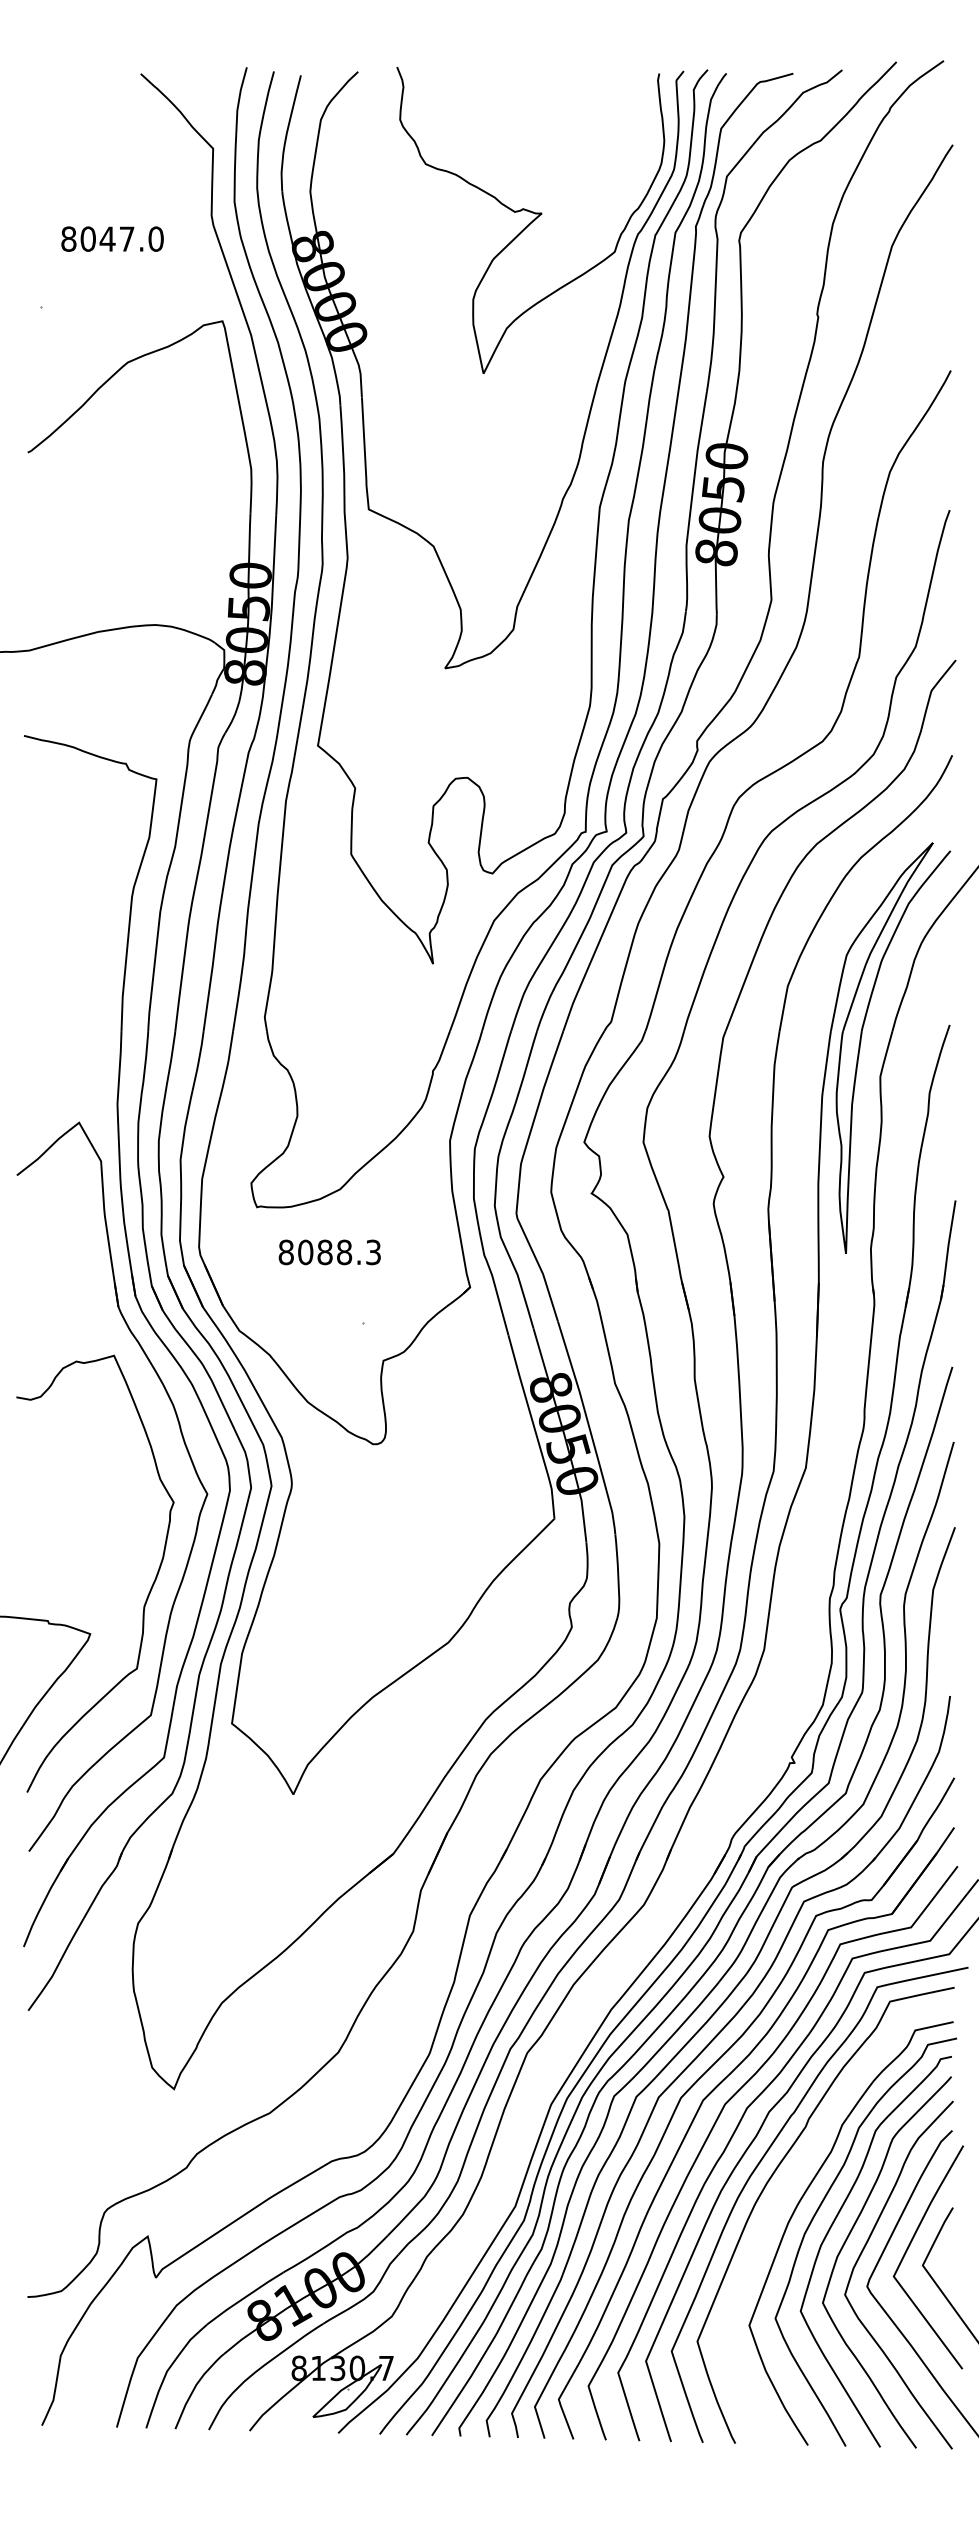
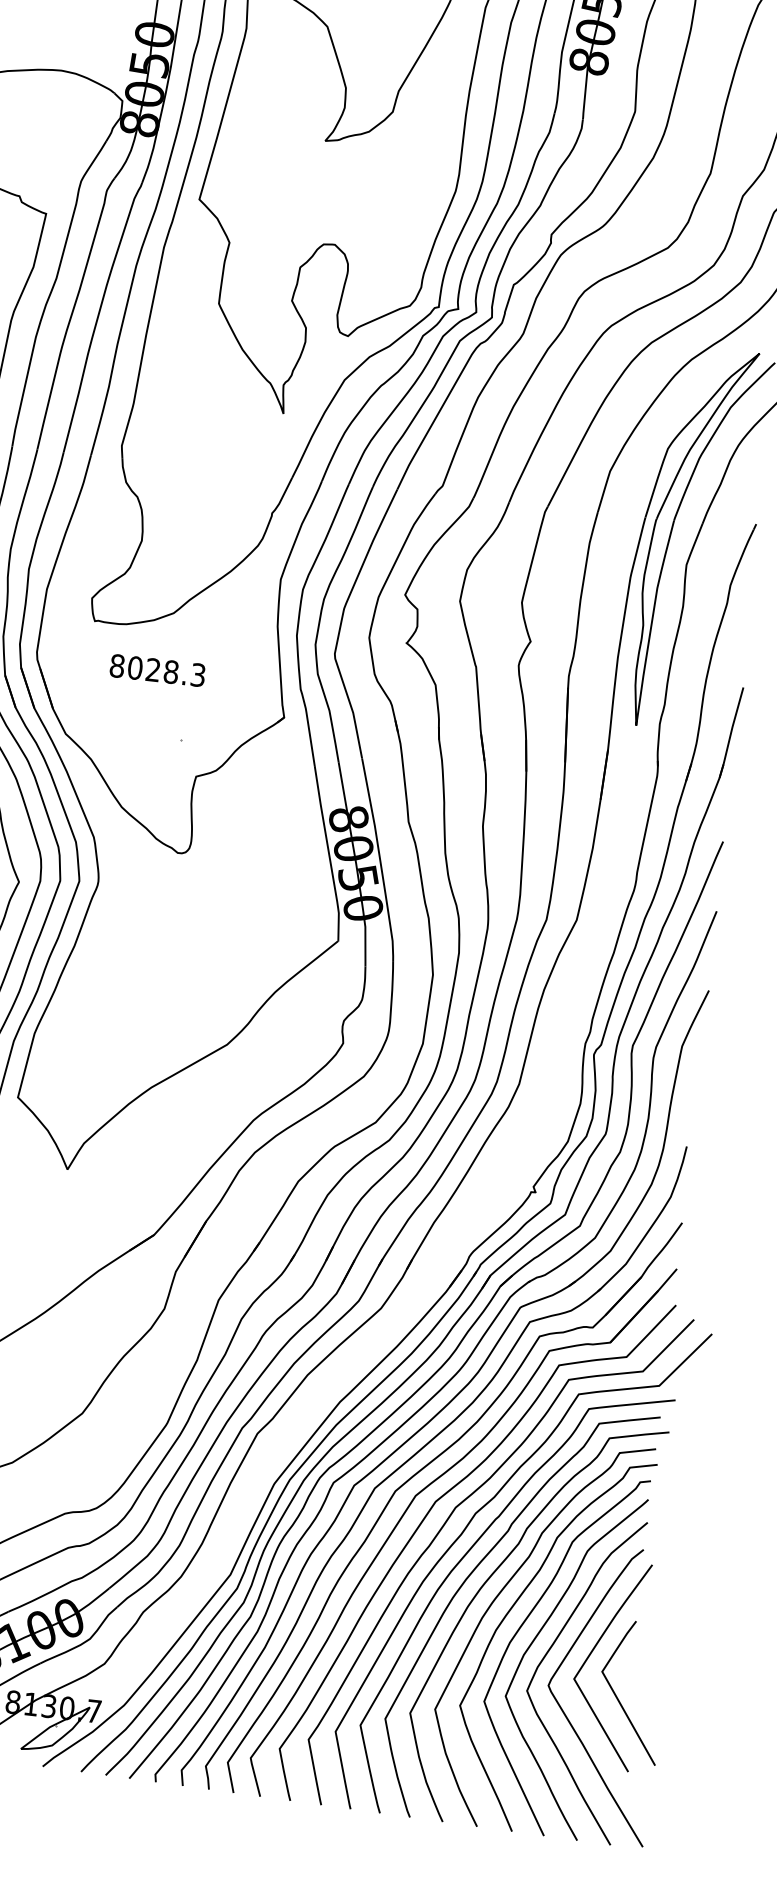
text: (324, 1252) -> (152, 670), 8088.3 -> 8028.3
curve: (788, 2185) -> (486, 1583), added

